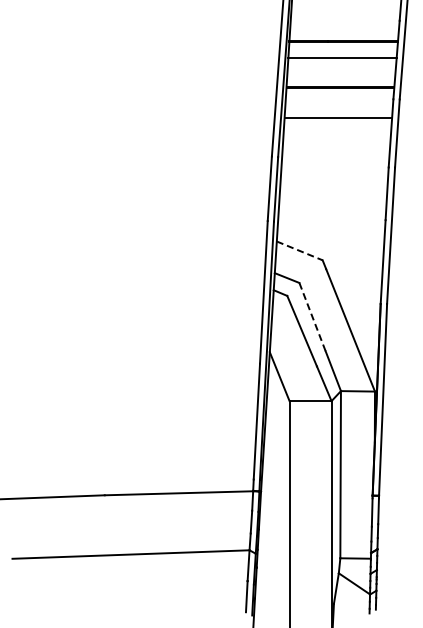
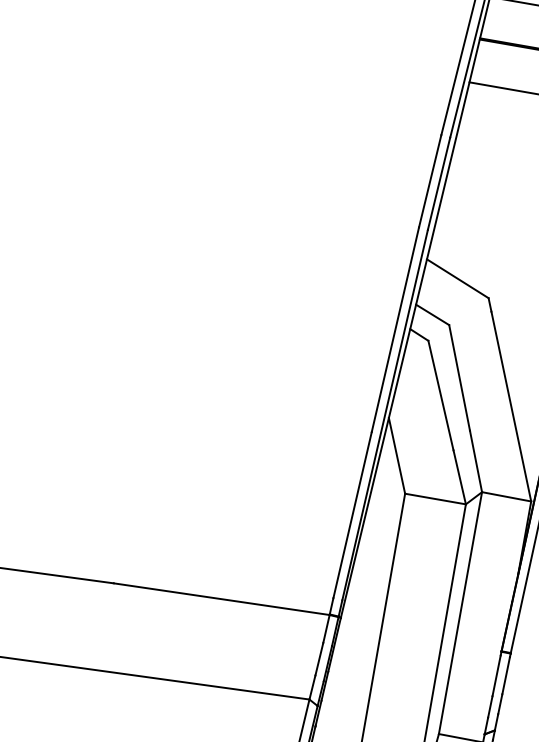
line: (299, 250) -> (457, 278), dashed -> solid
line: (312, 317) -> (459, 378), dashed -> solid

